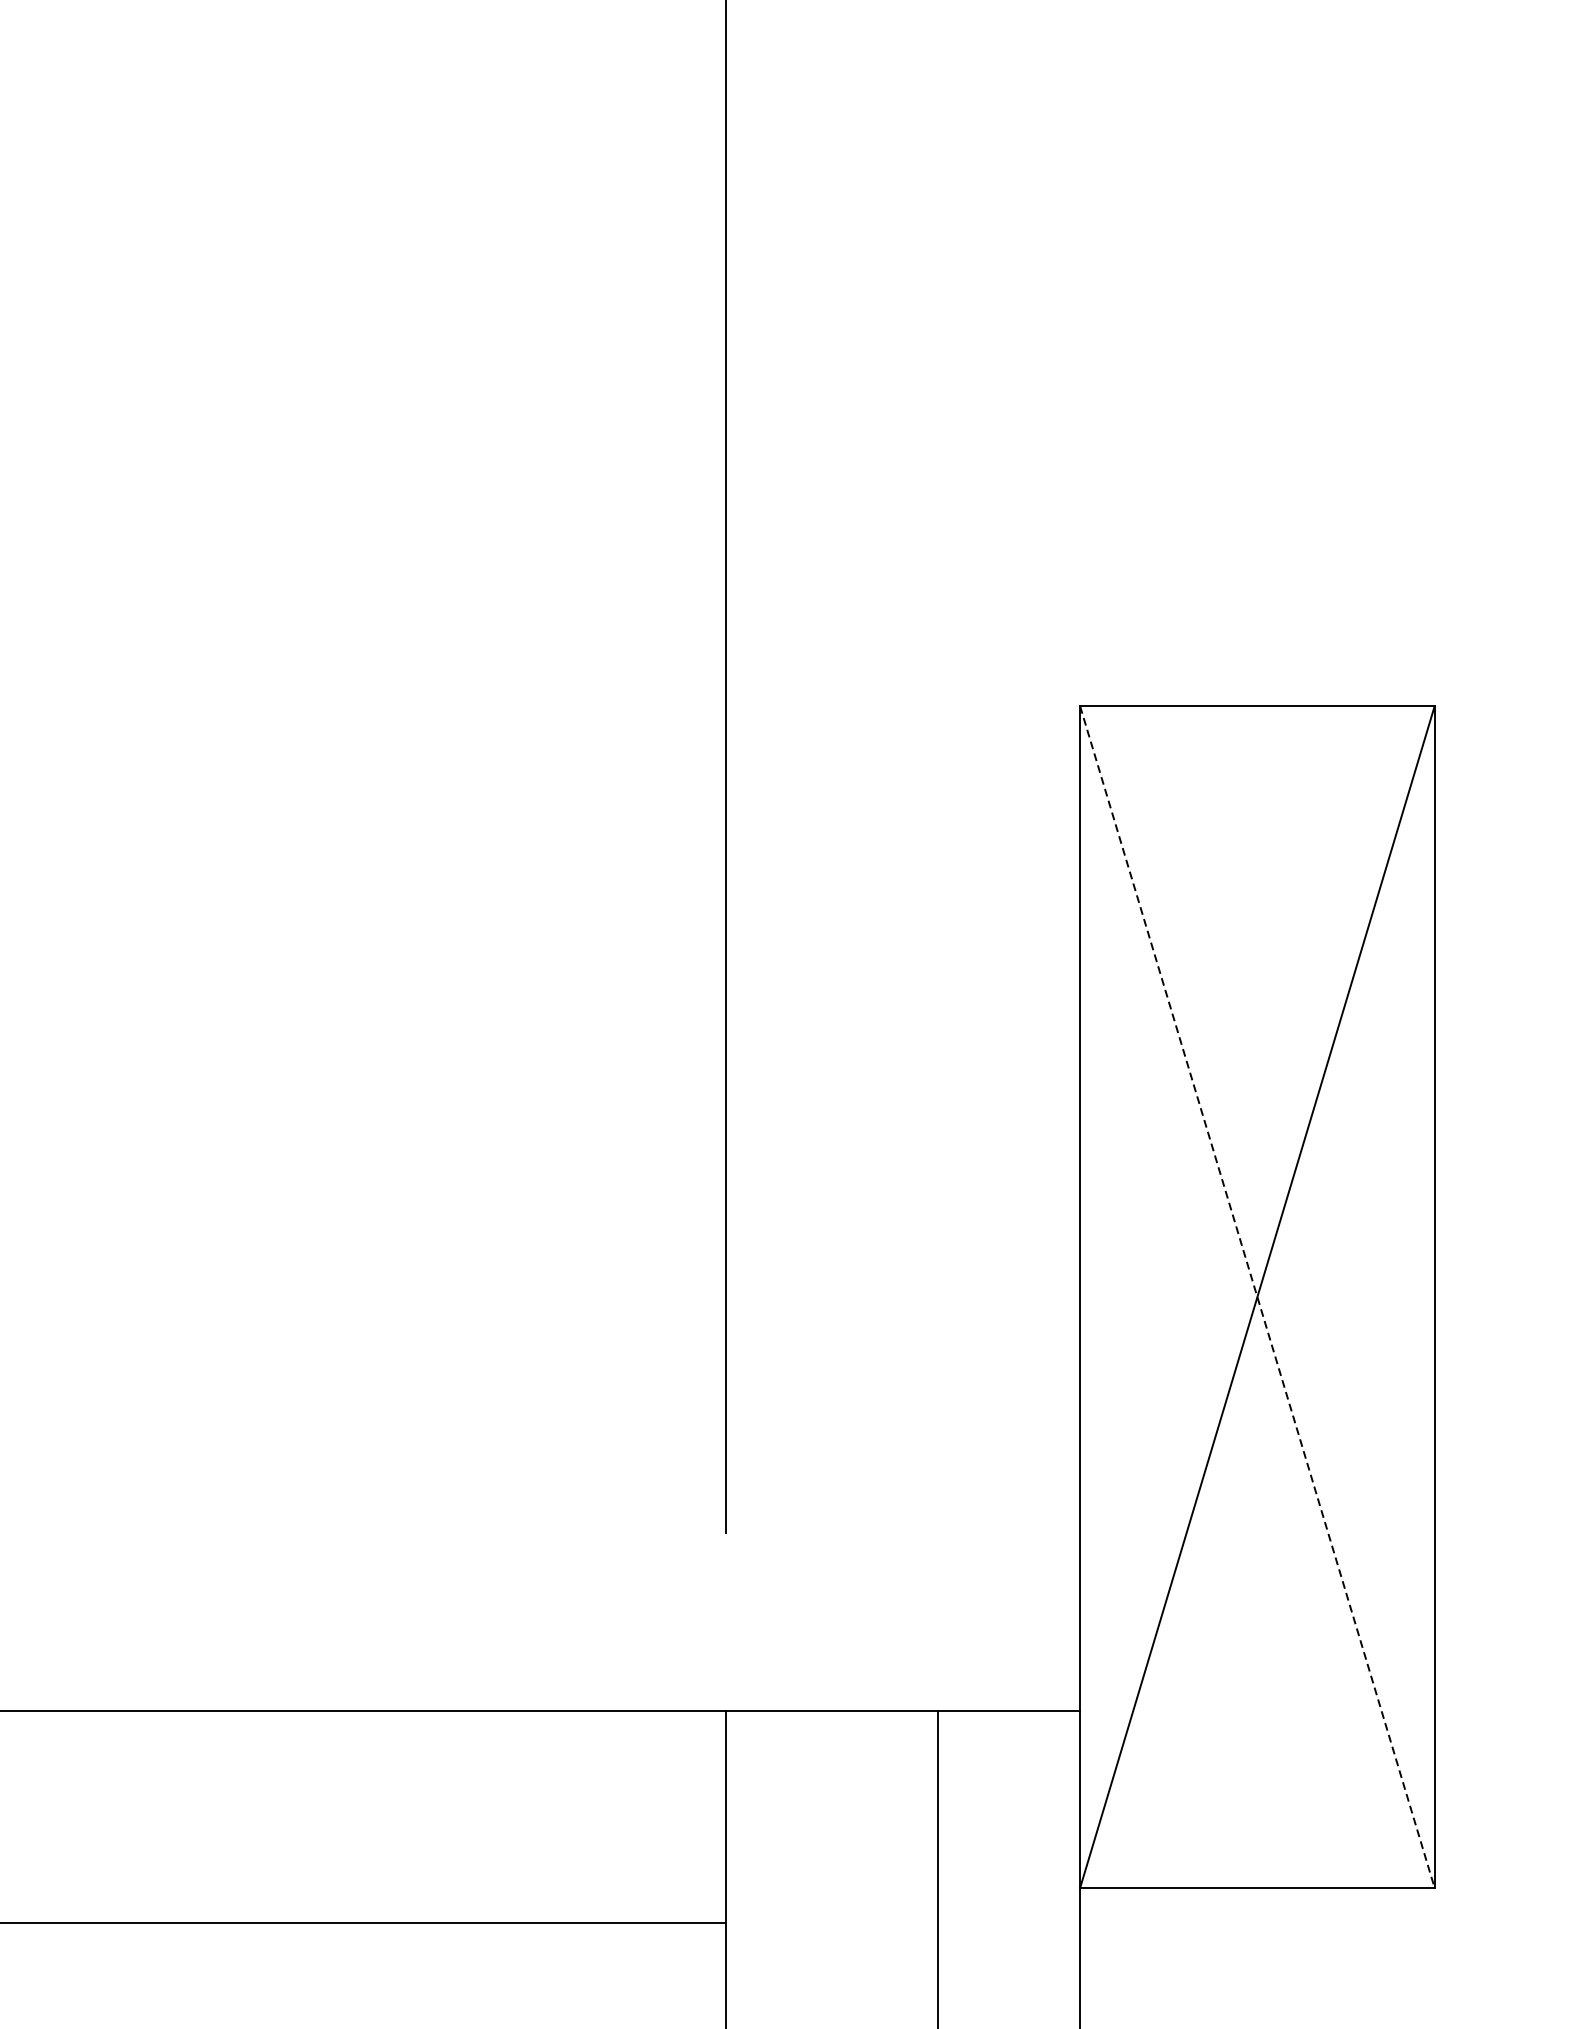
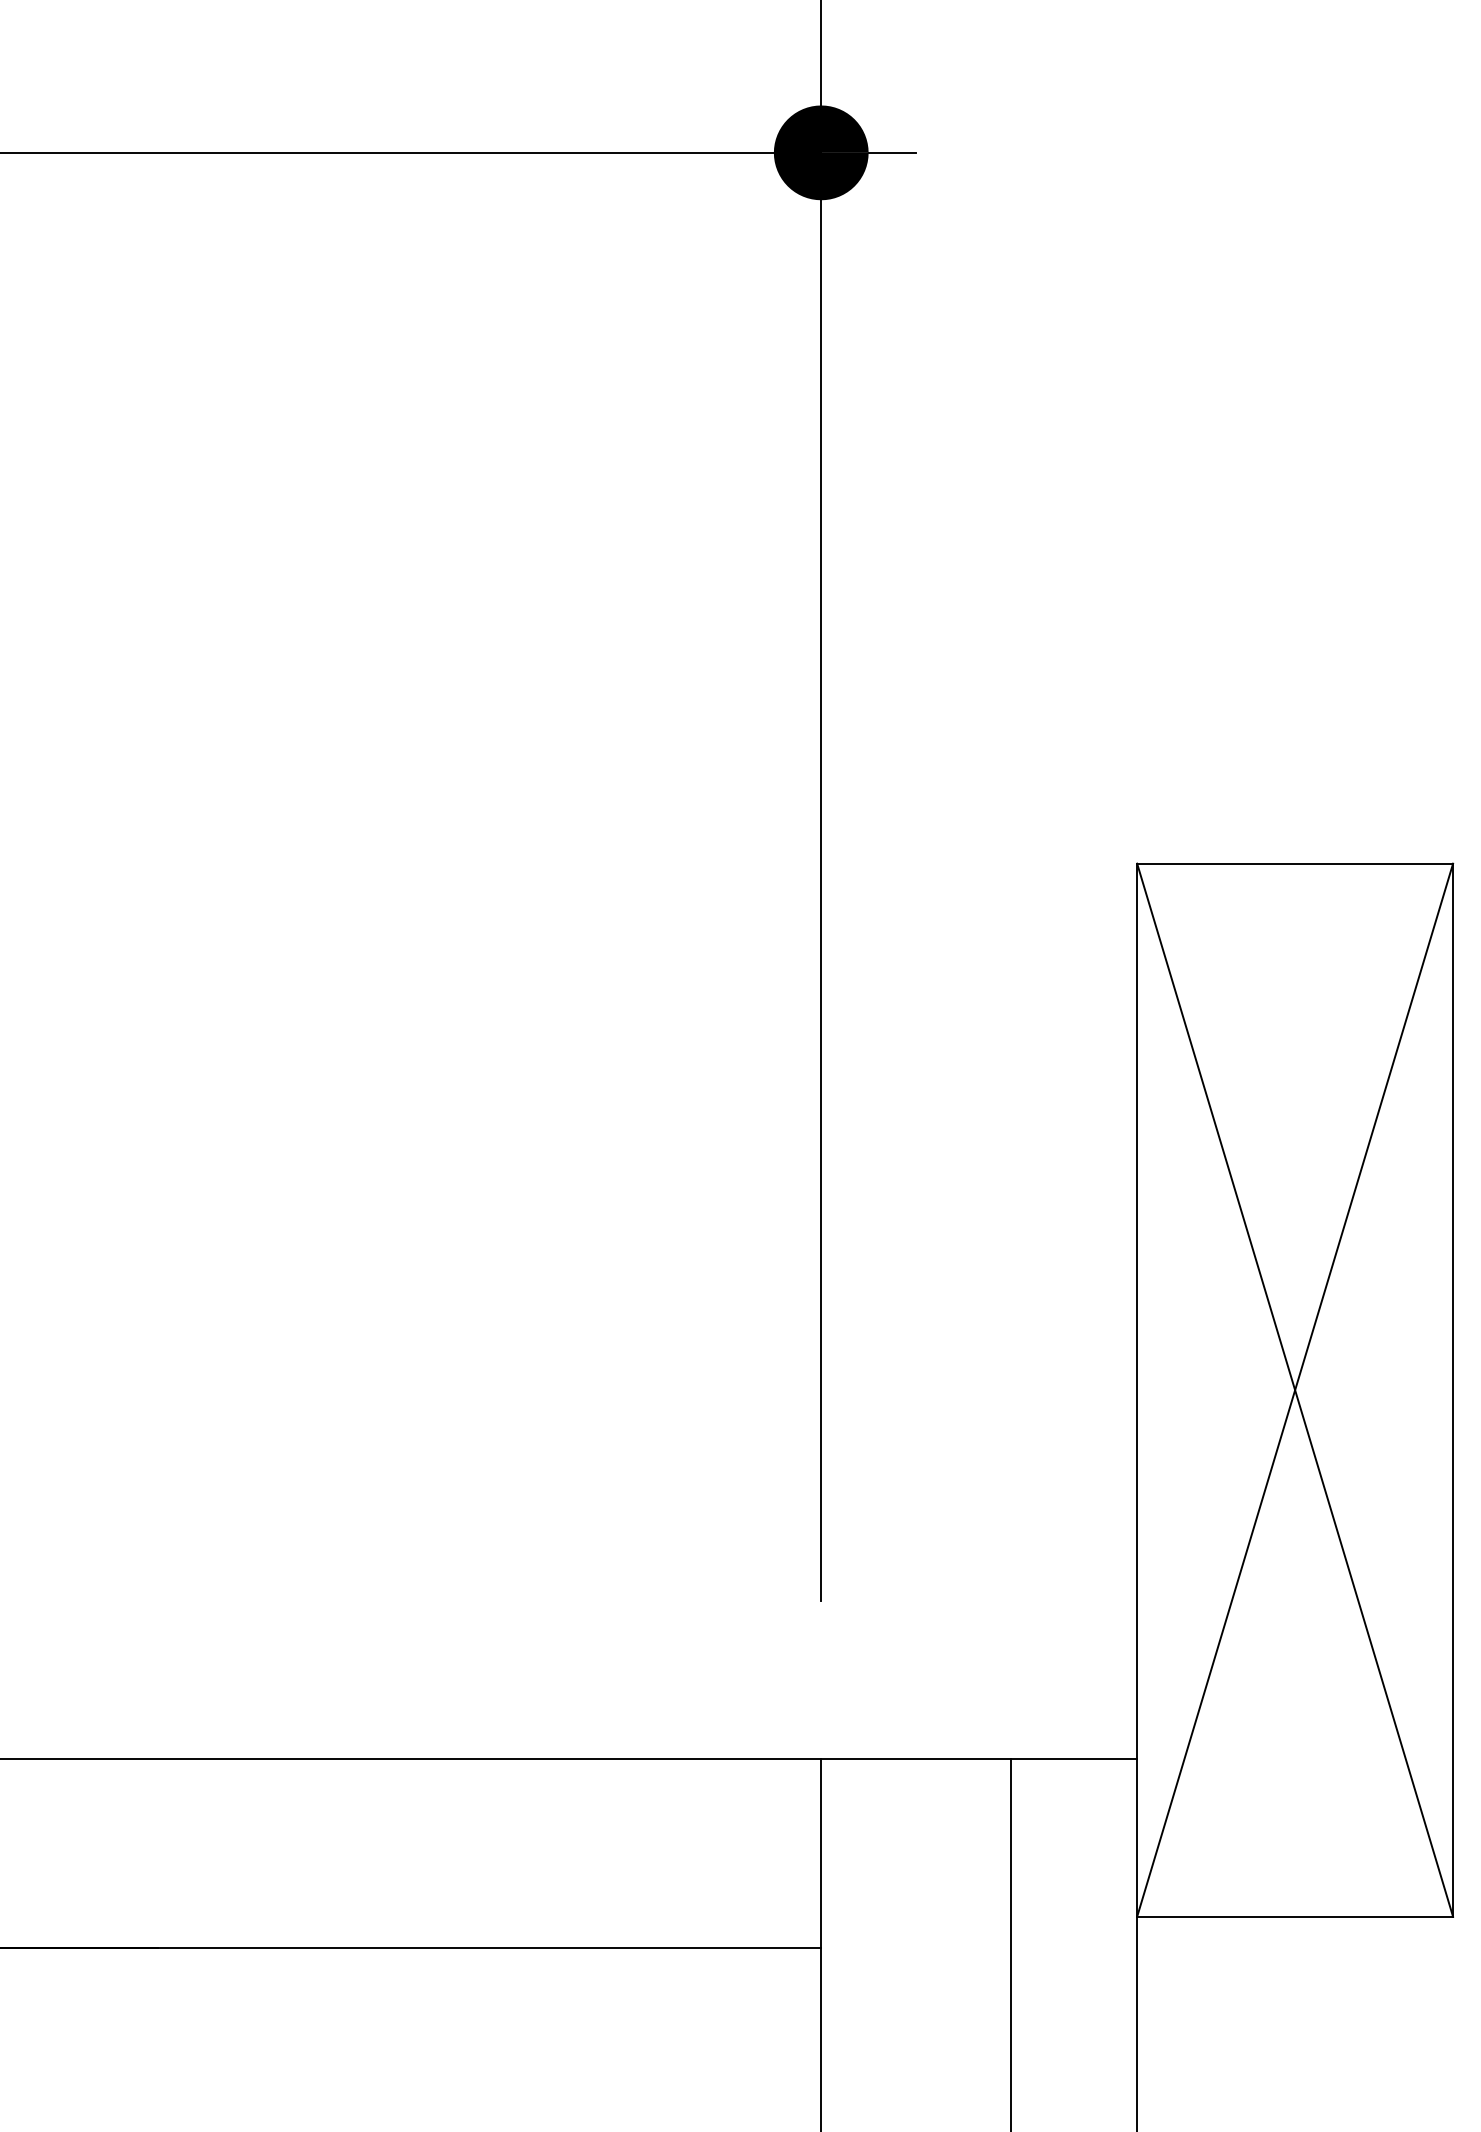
line: (1257, 1297) -> (1295, 1390), dashed -> solid

